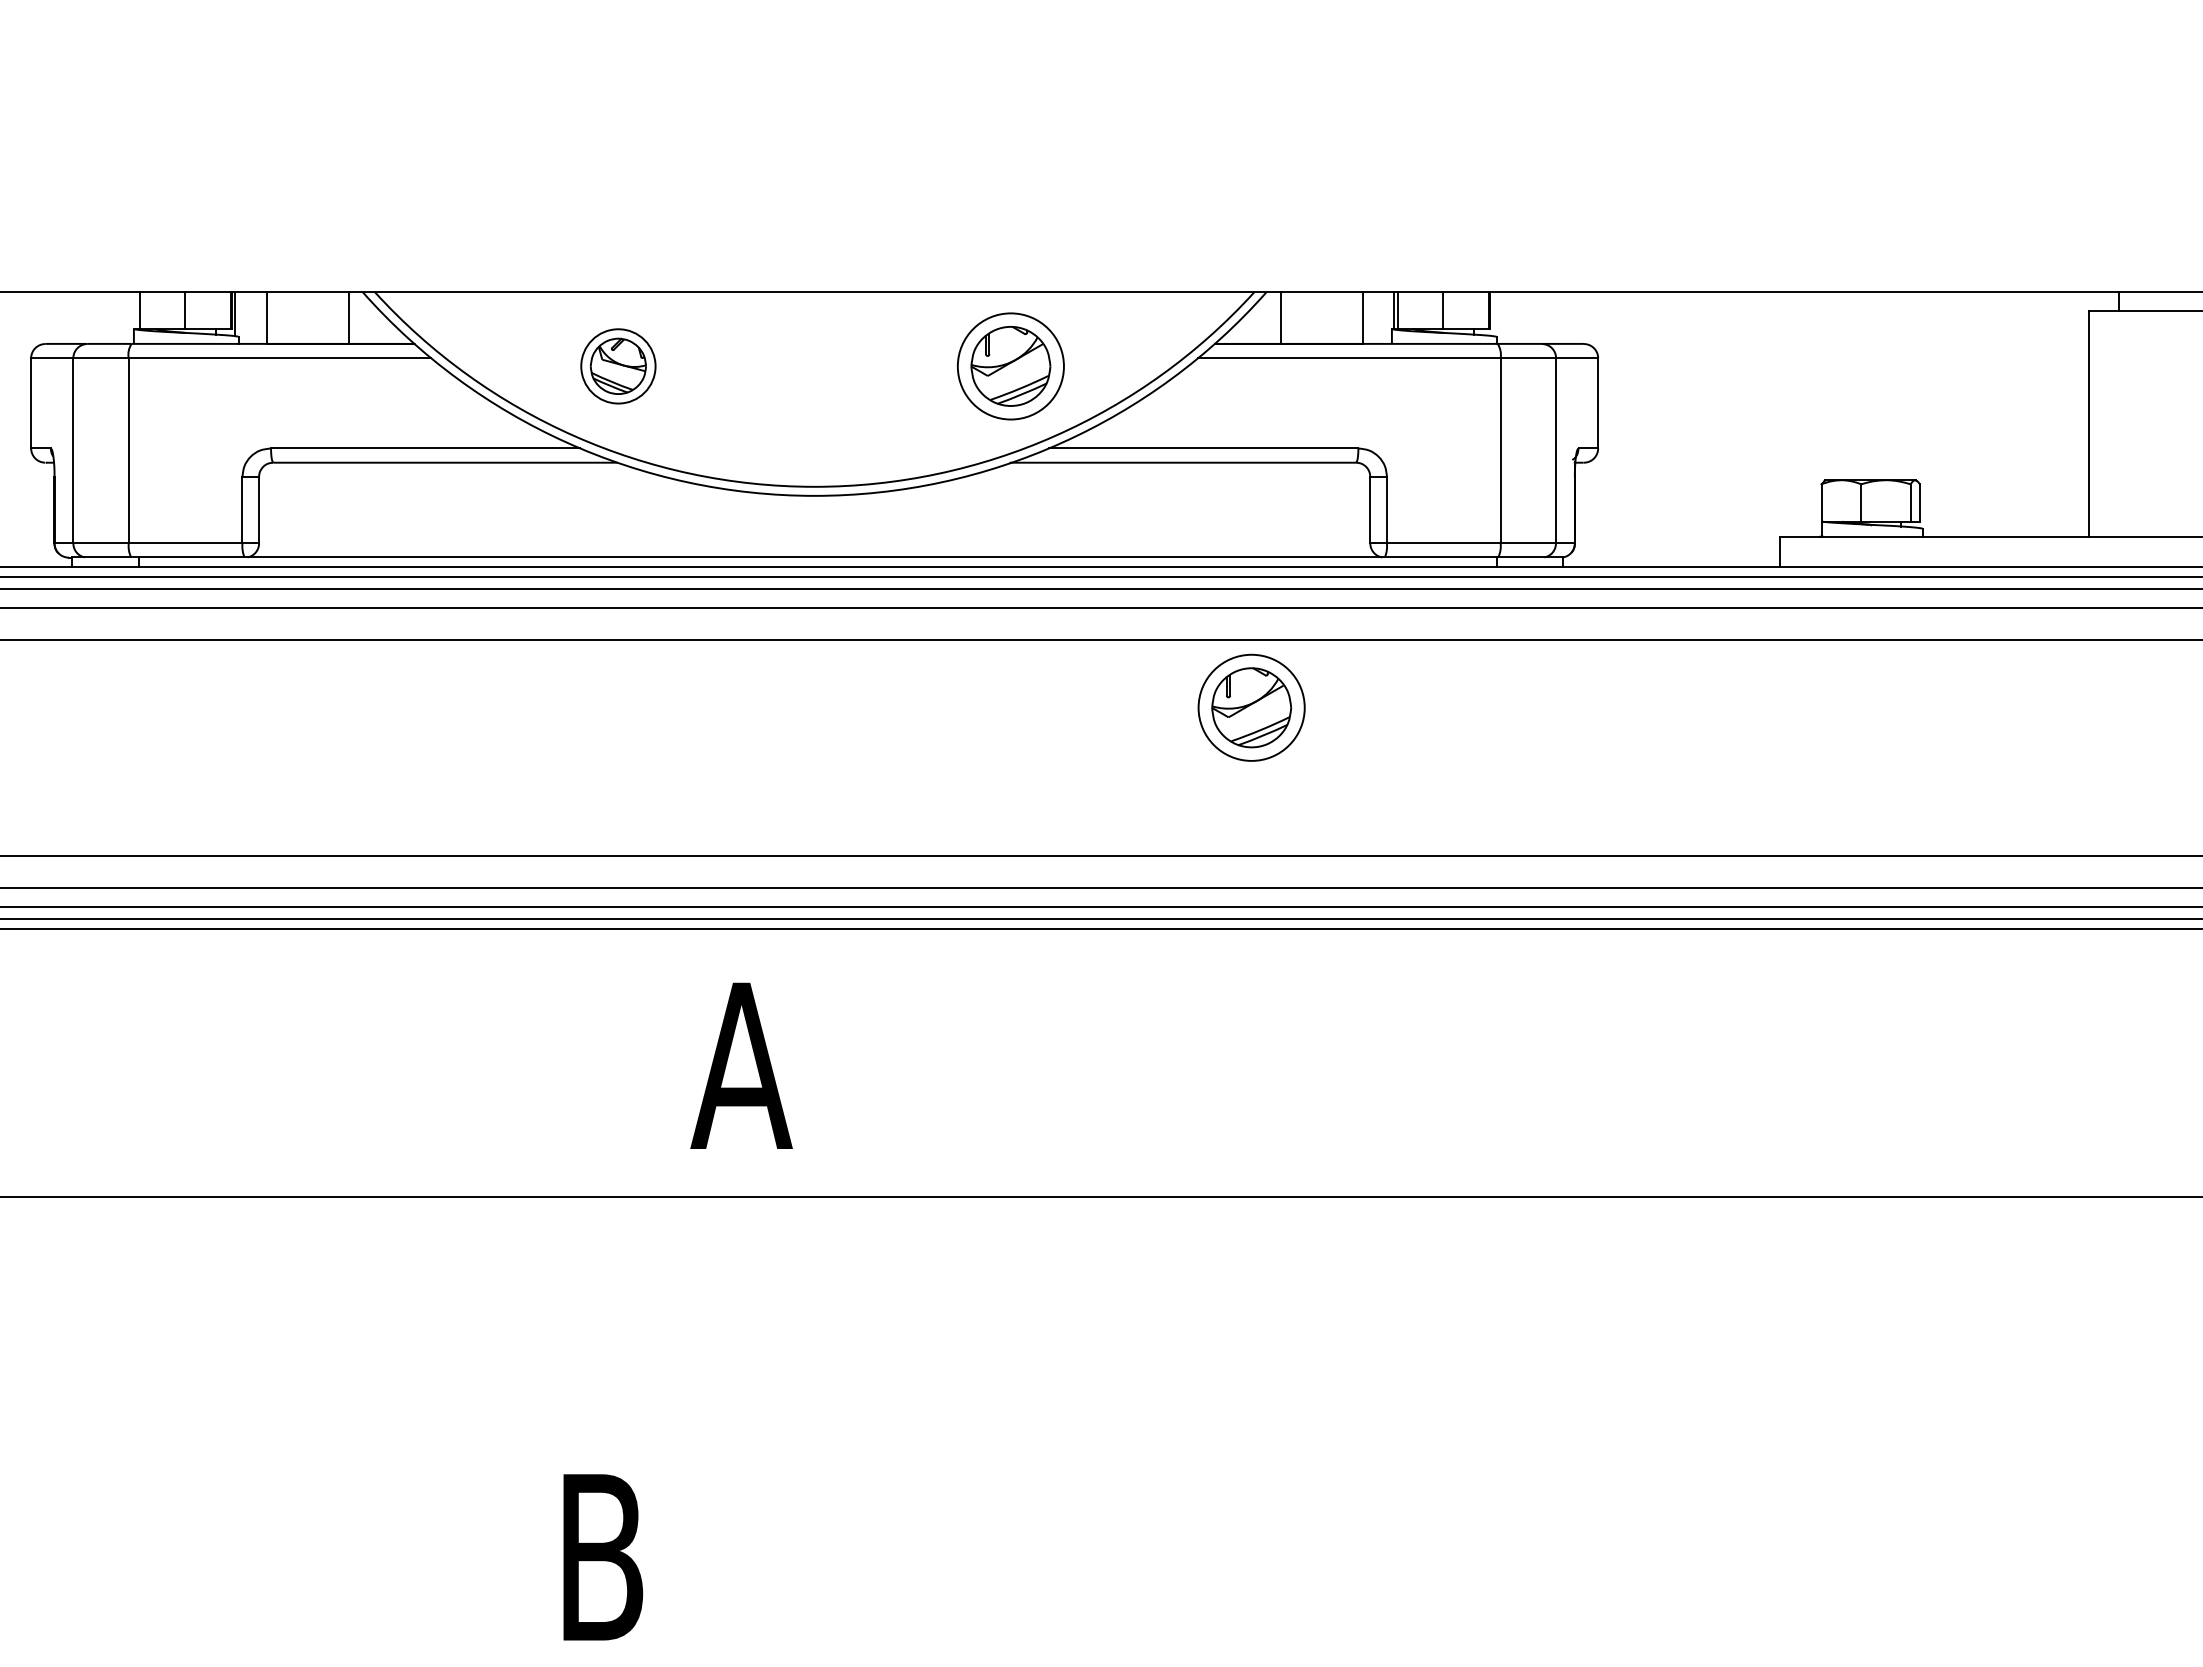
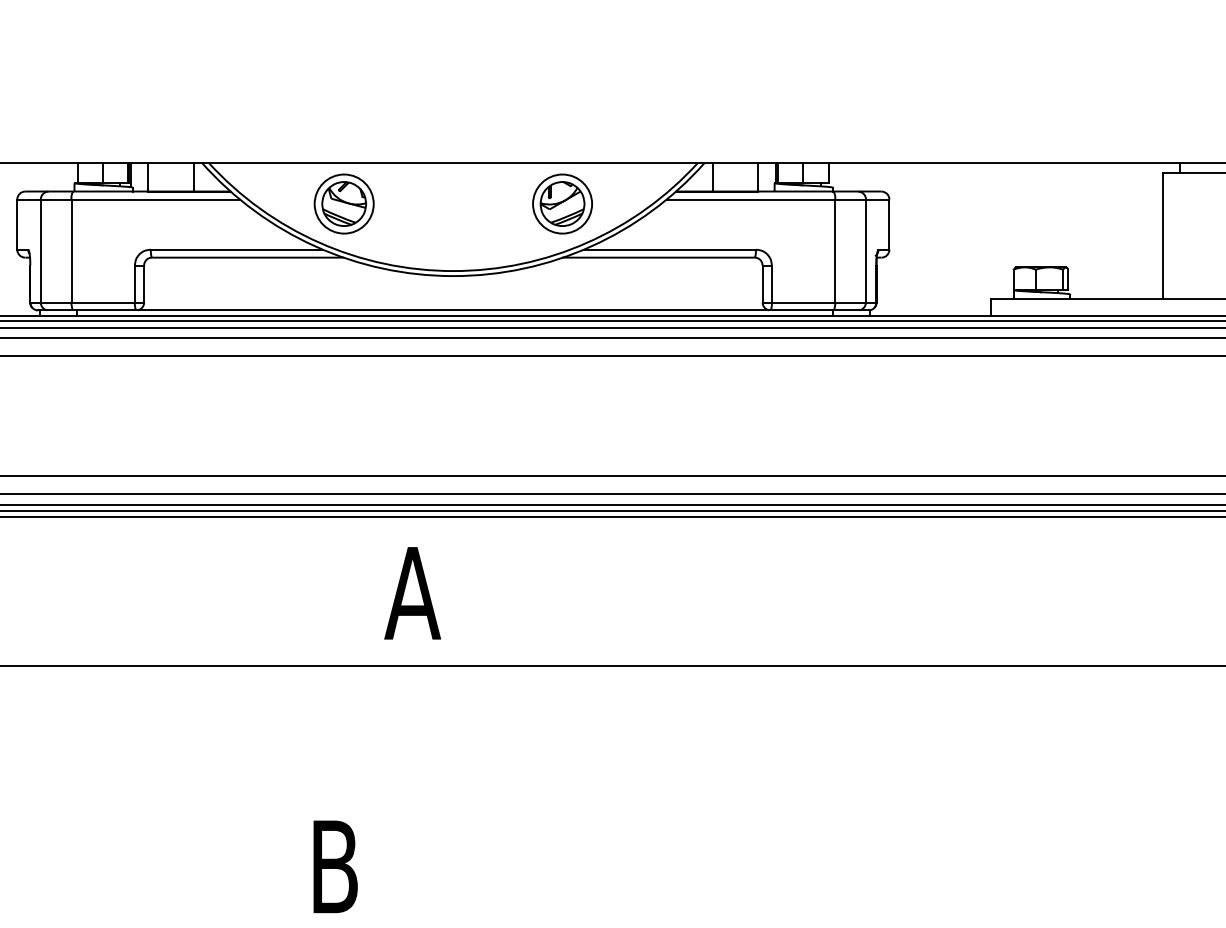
part: (617, 365) -> (343, 203), size x1.43
part: (1251, 706) -> (696, 393), removed

